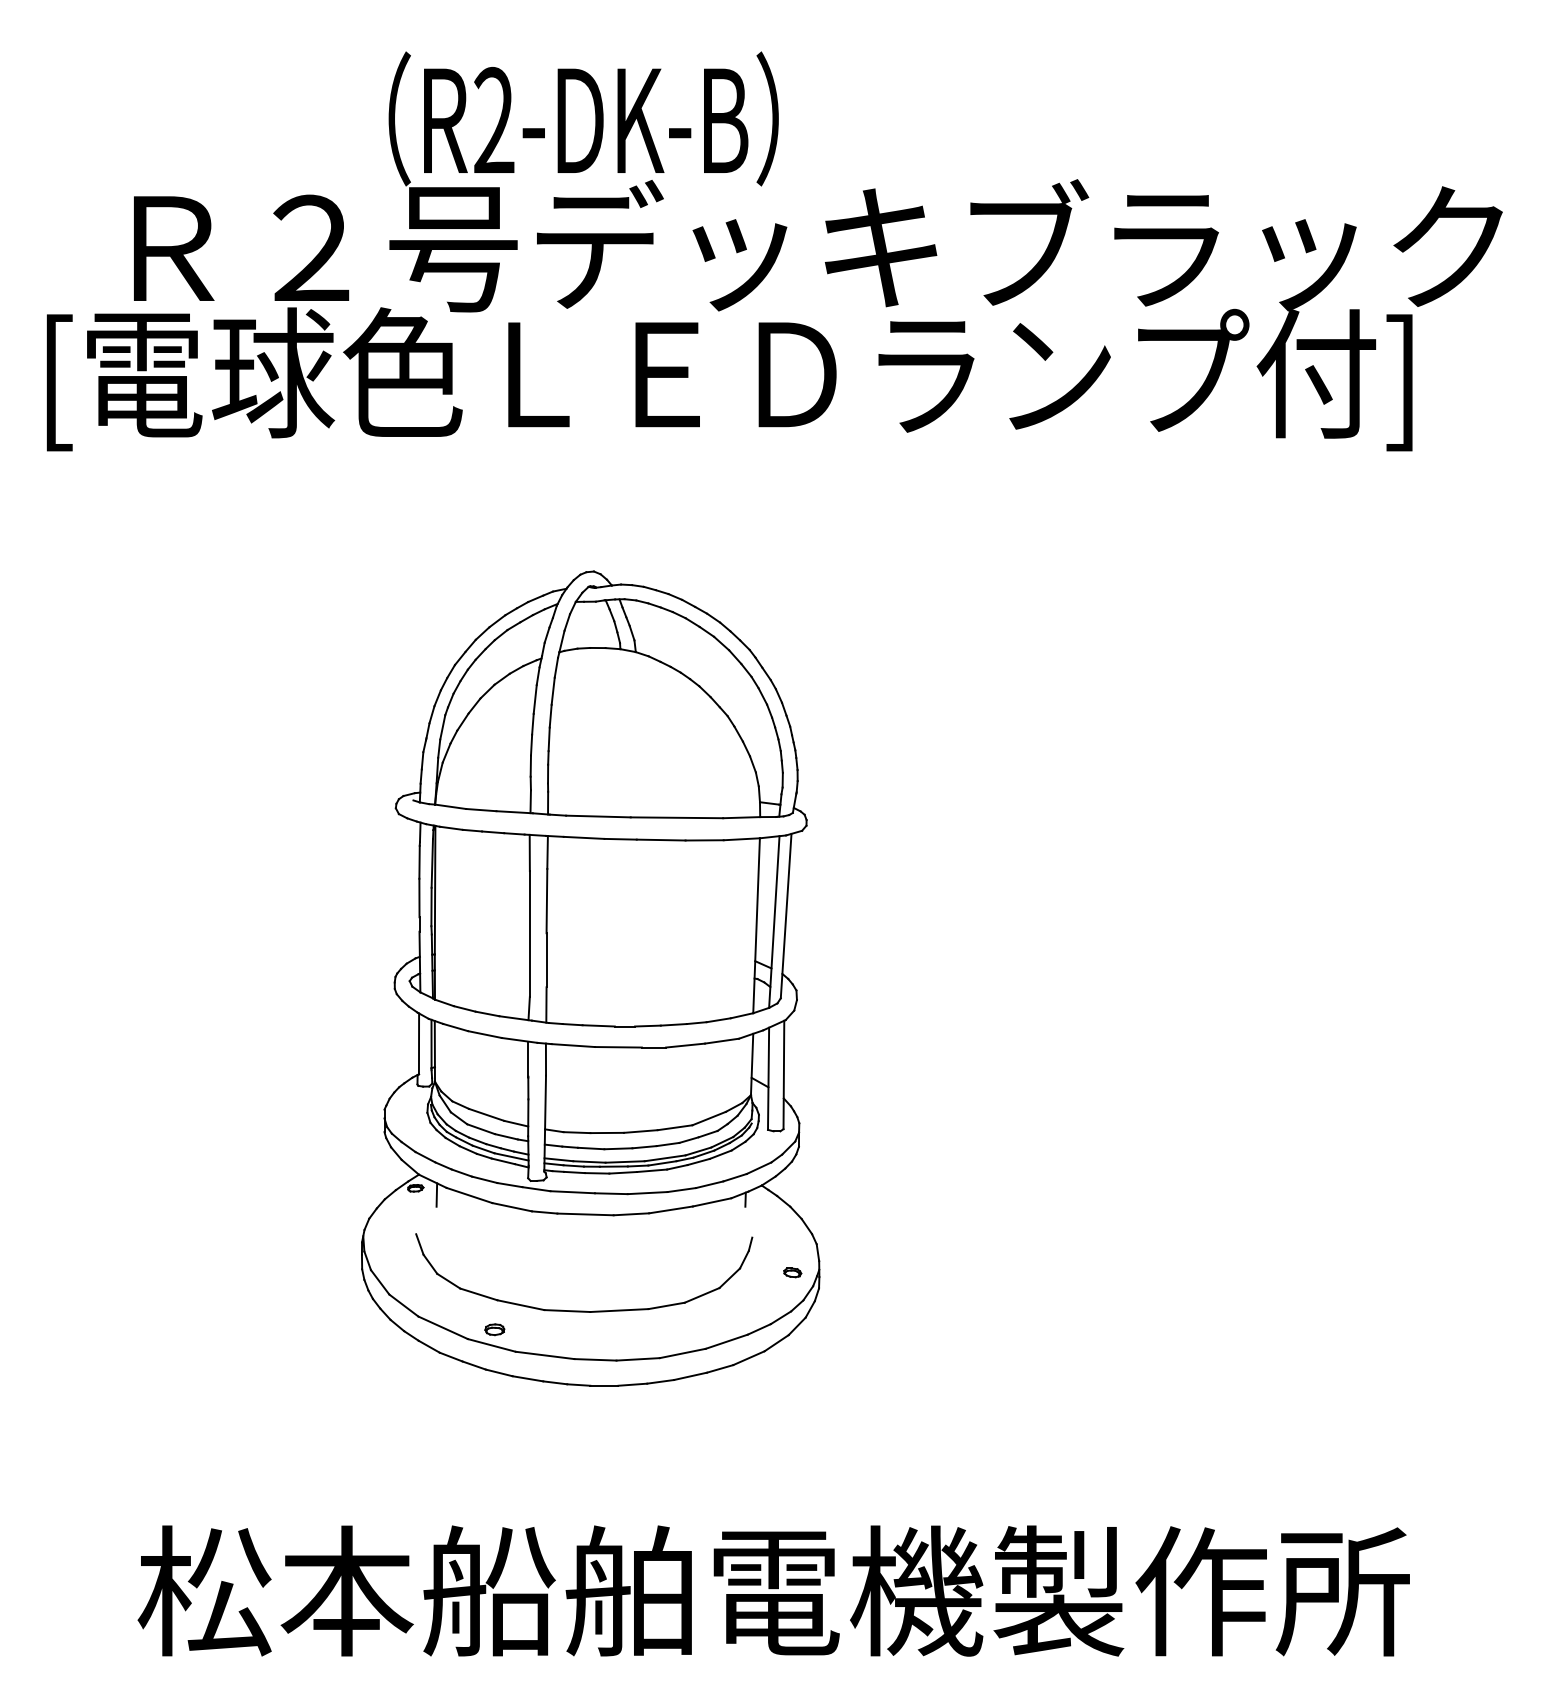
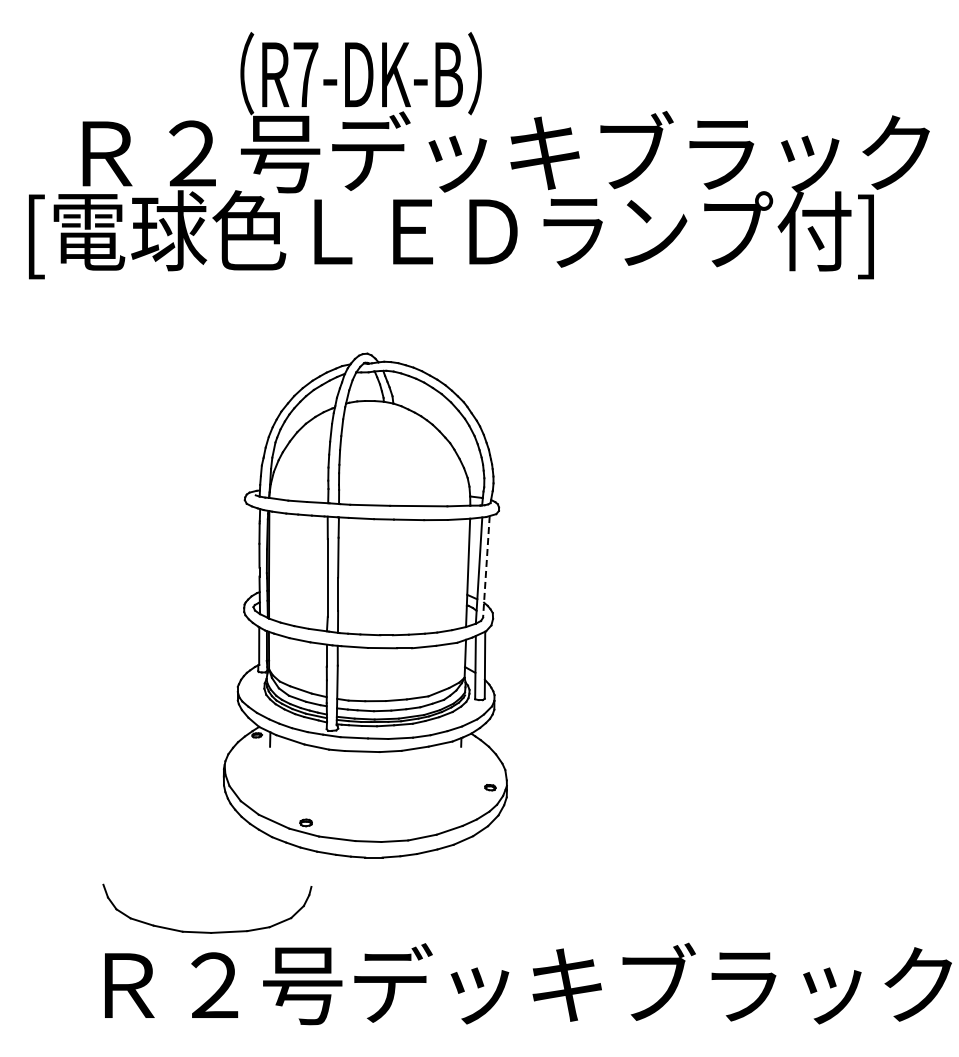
text: (493, 120) -> (305, 74), R2-DK-B -> R7-DK-B
line: (786, 915) -> (486, 566), solid -> dashed
part: (584, 1309) -> (207, 931), moved
text: (838, 1589) -> (518, 983), 松本船舶電機製作所 -> Ｒ２号デッキブラック

